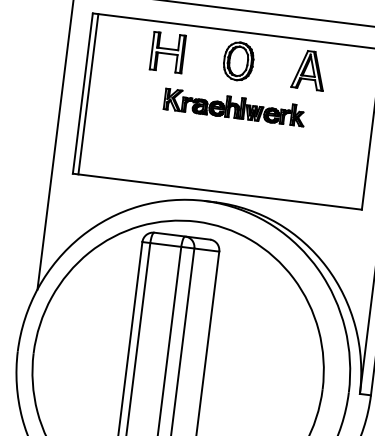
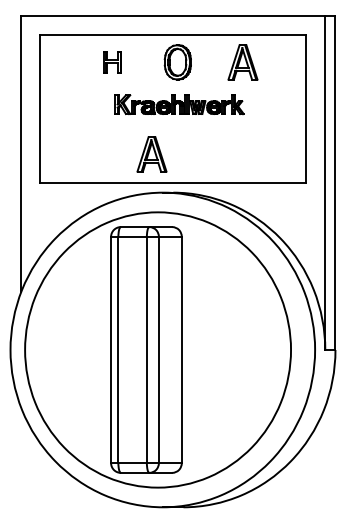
part: (167, 52) -> (112, 62), size x0.6
line: (88, 93) -> (45, 108), removed
part: (197, 157) -> (151, 154), added

